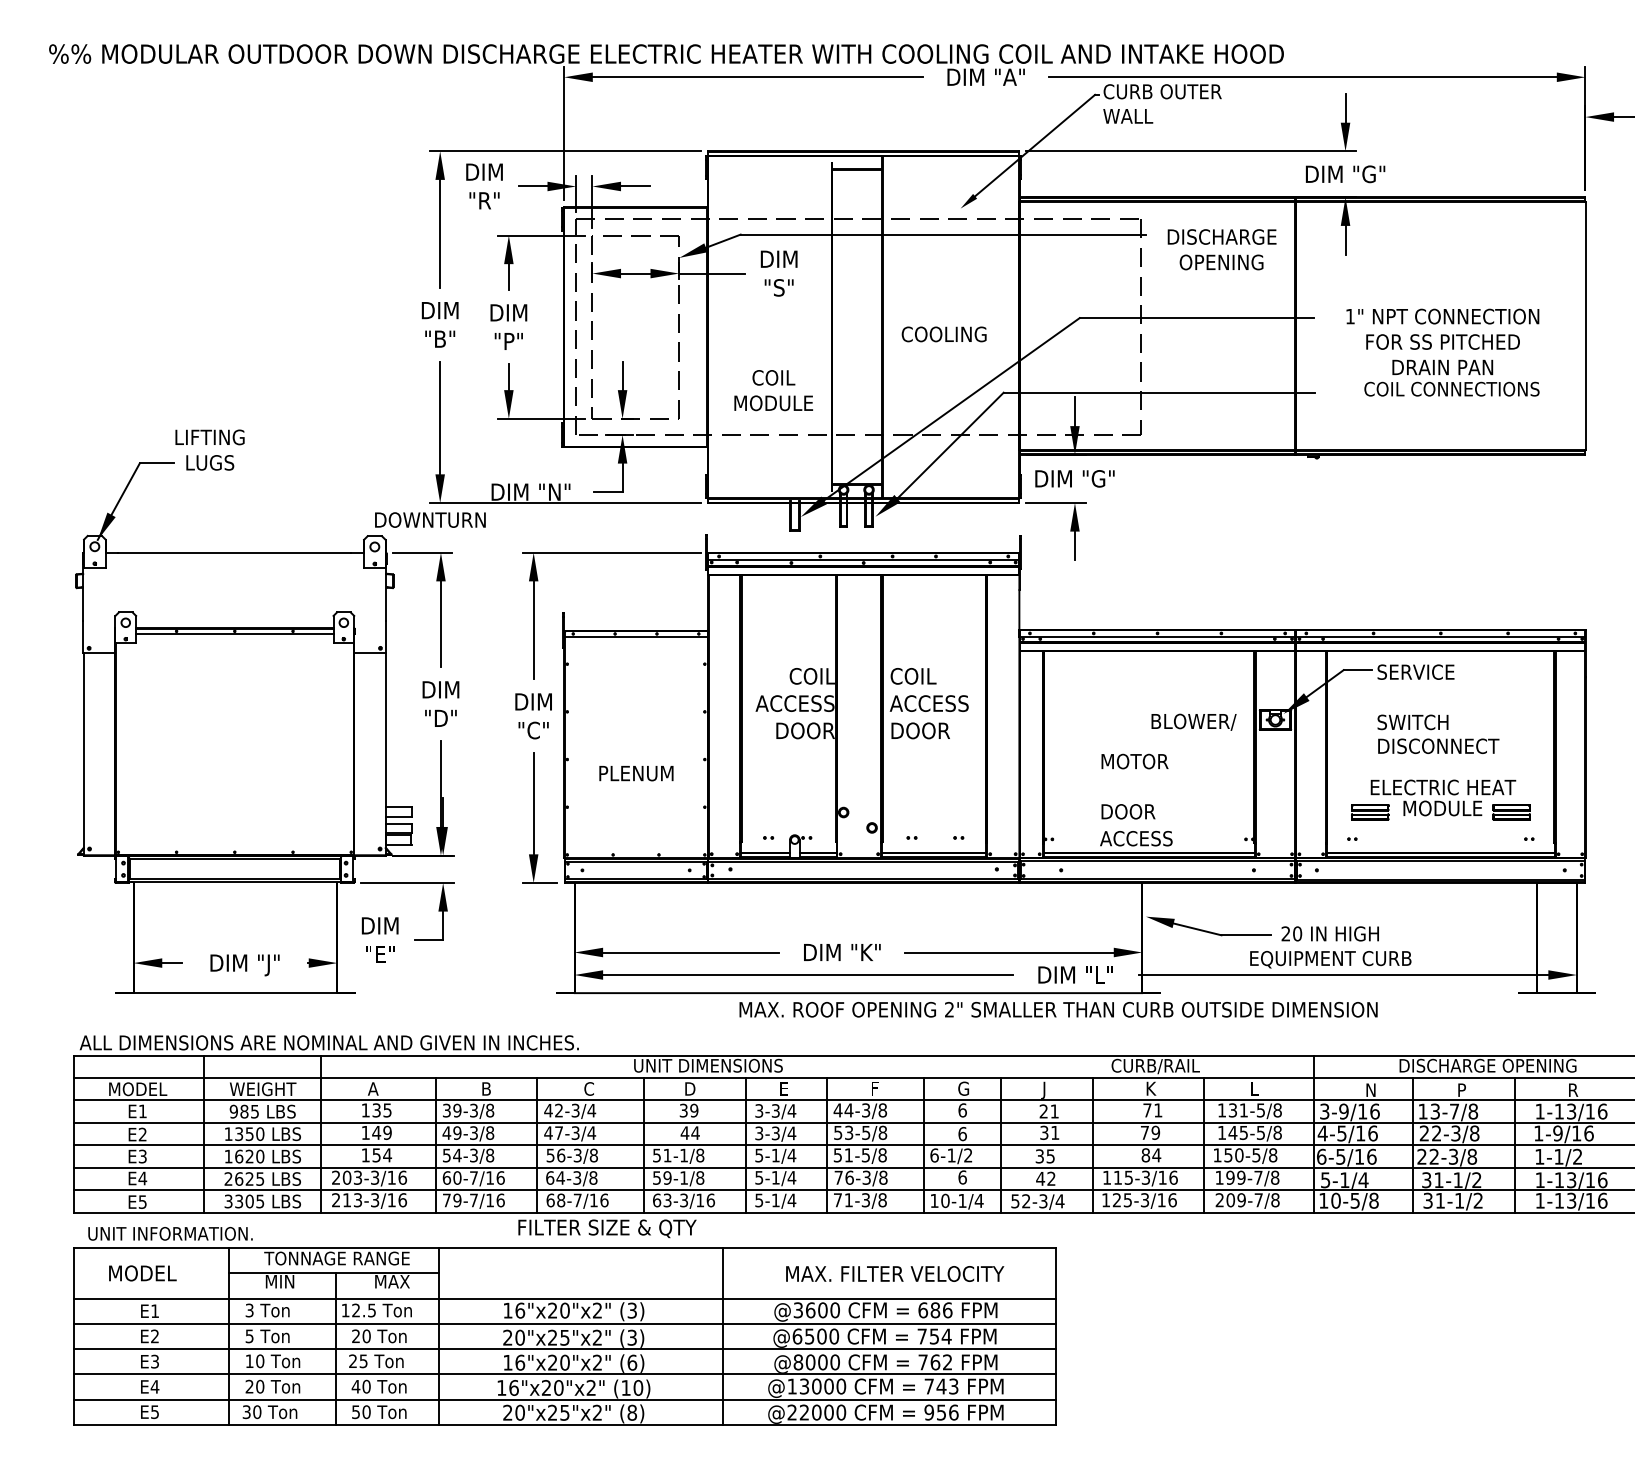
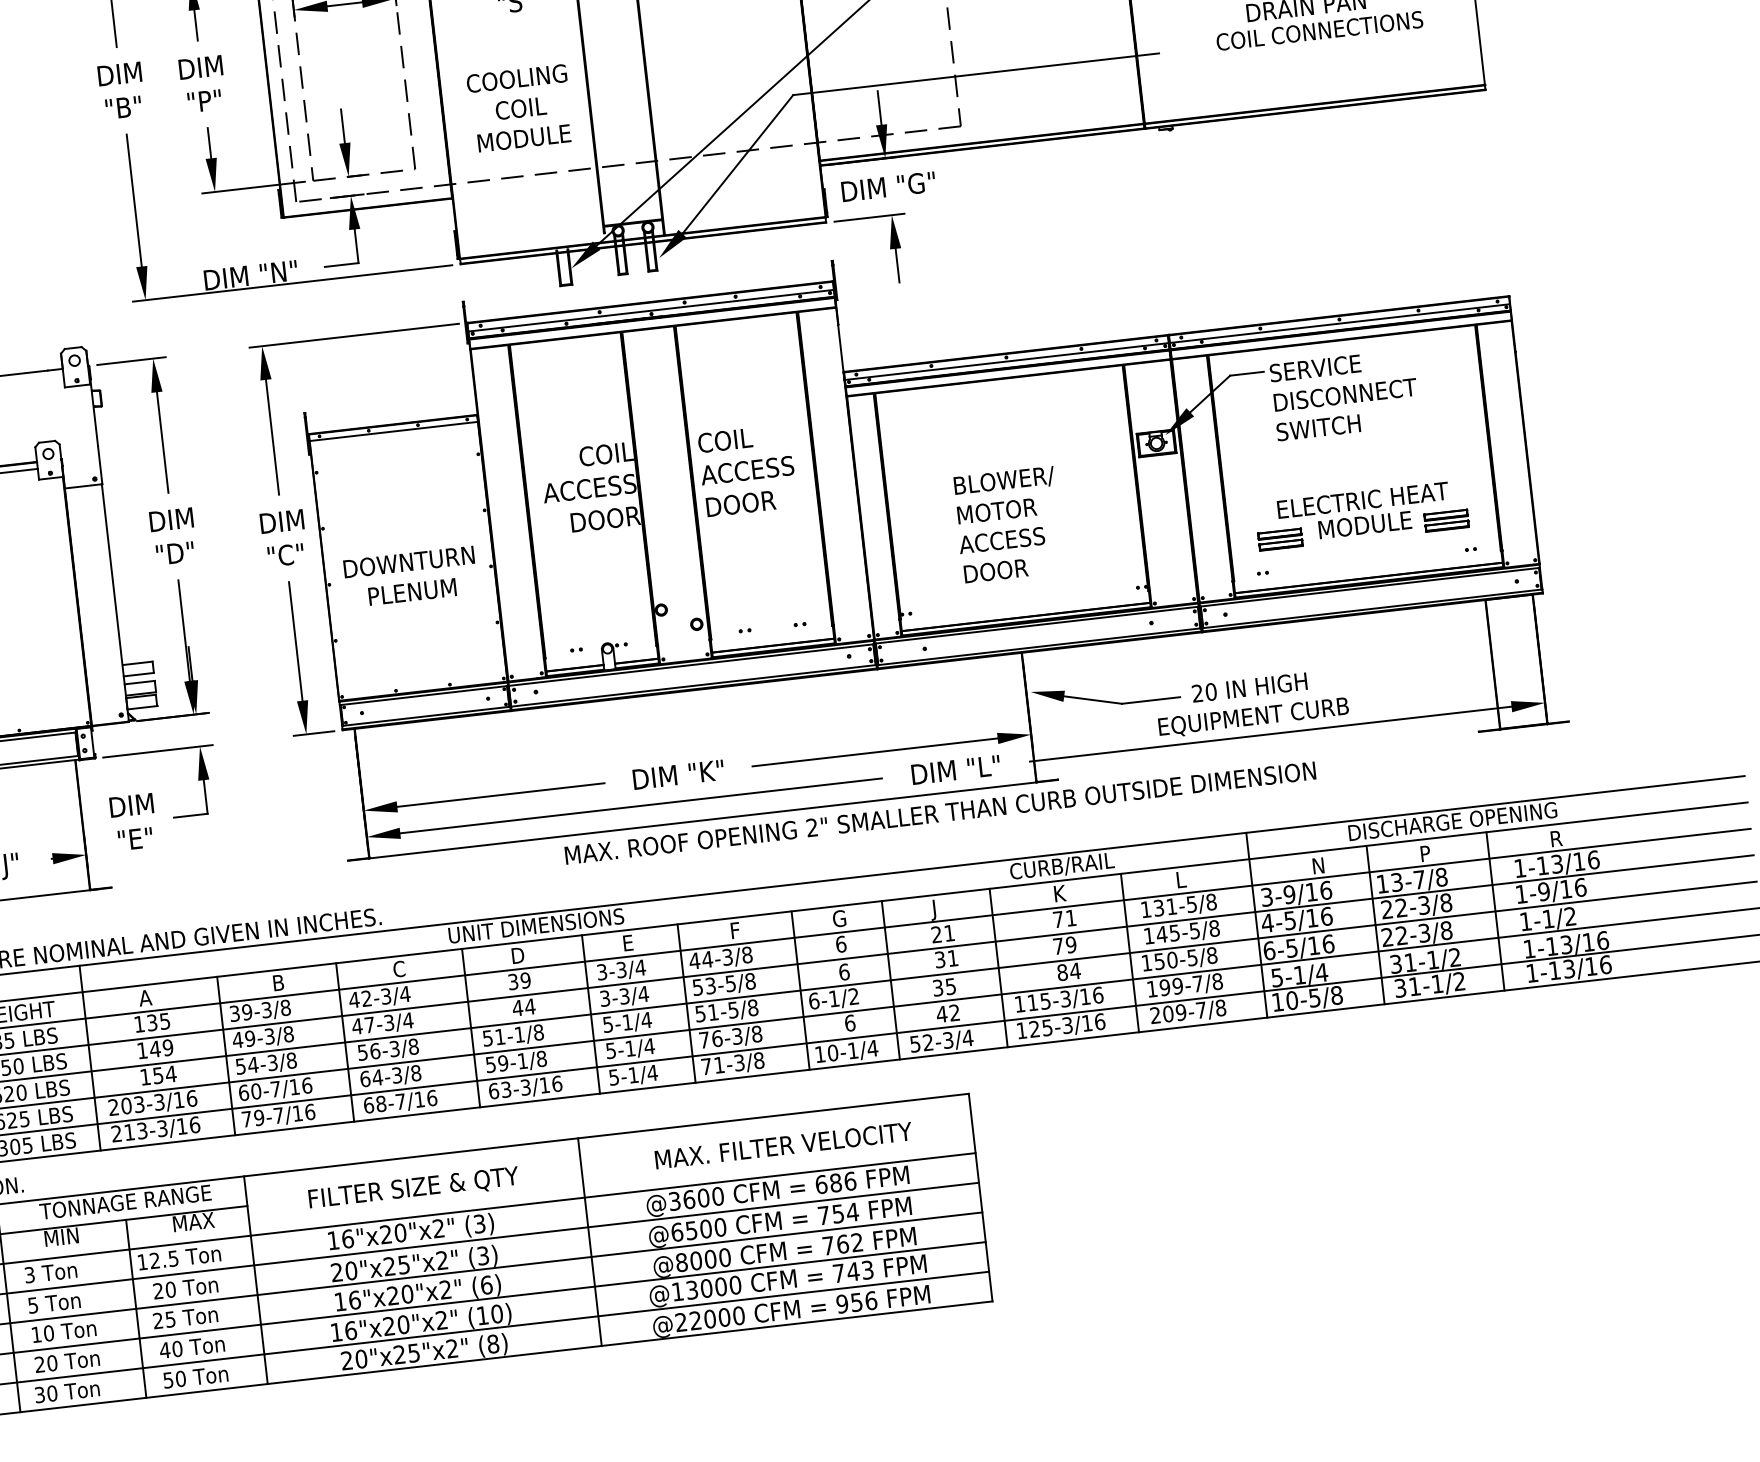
text: (943, 334) -> (516, 78), moved
text: (430, 519) -> (409, 561), moved
text: (1193, 721) -> (1003, 480), moved
text: (1438, 745) -> (1345, 394), moved
text: (1136, 838) -> (1002, 540), moved
text: (607, 1228) -> (413, 1188), moved

